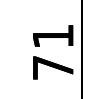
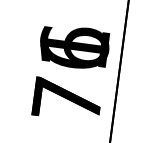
text: (52, 35) -> (73, 45), 71 -> 76

